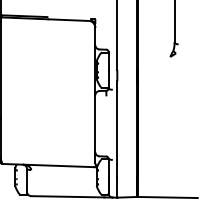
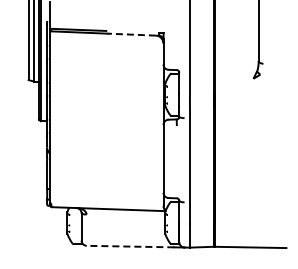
line: (68, 20) -> (131, 34), solid -> dashed
line: (67, 196) -> (130, 246), solid -> dashed

